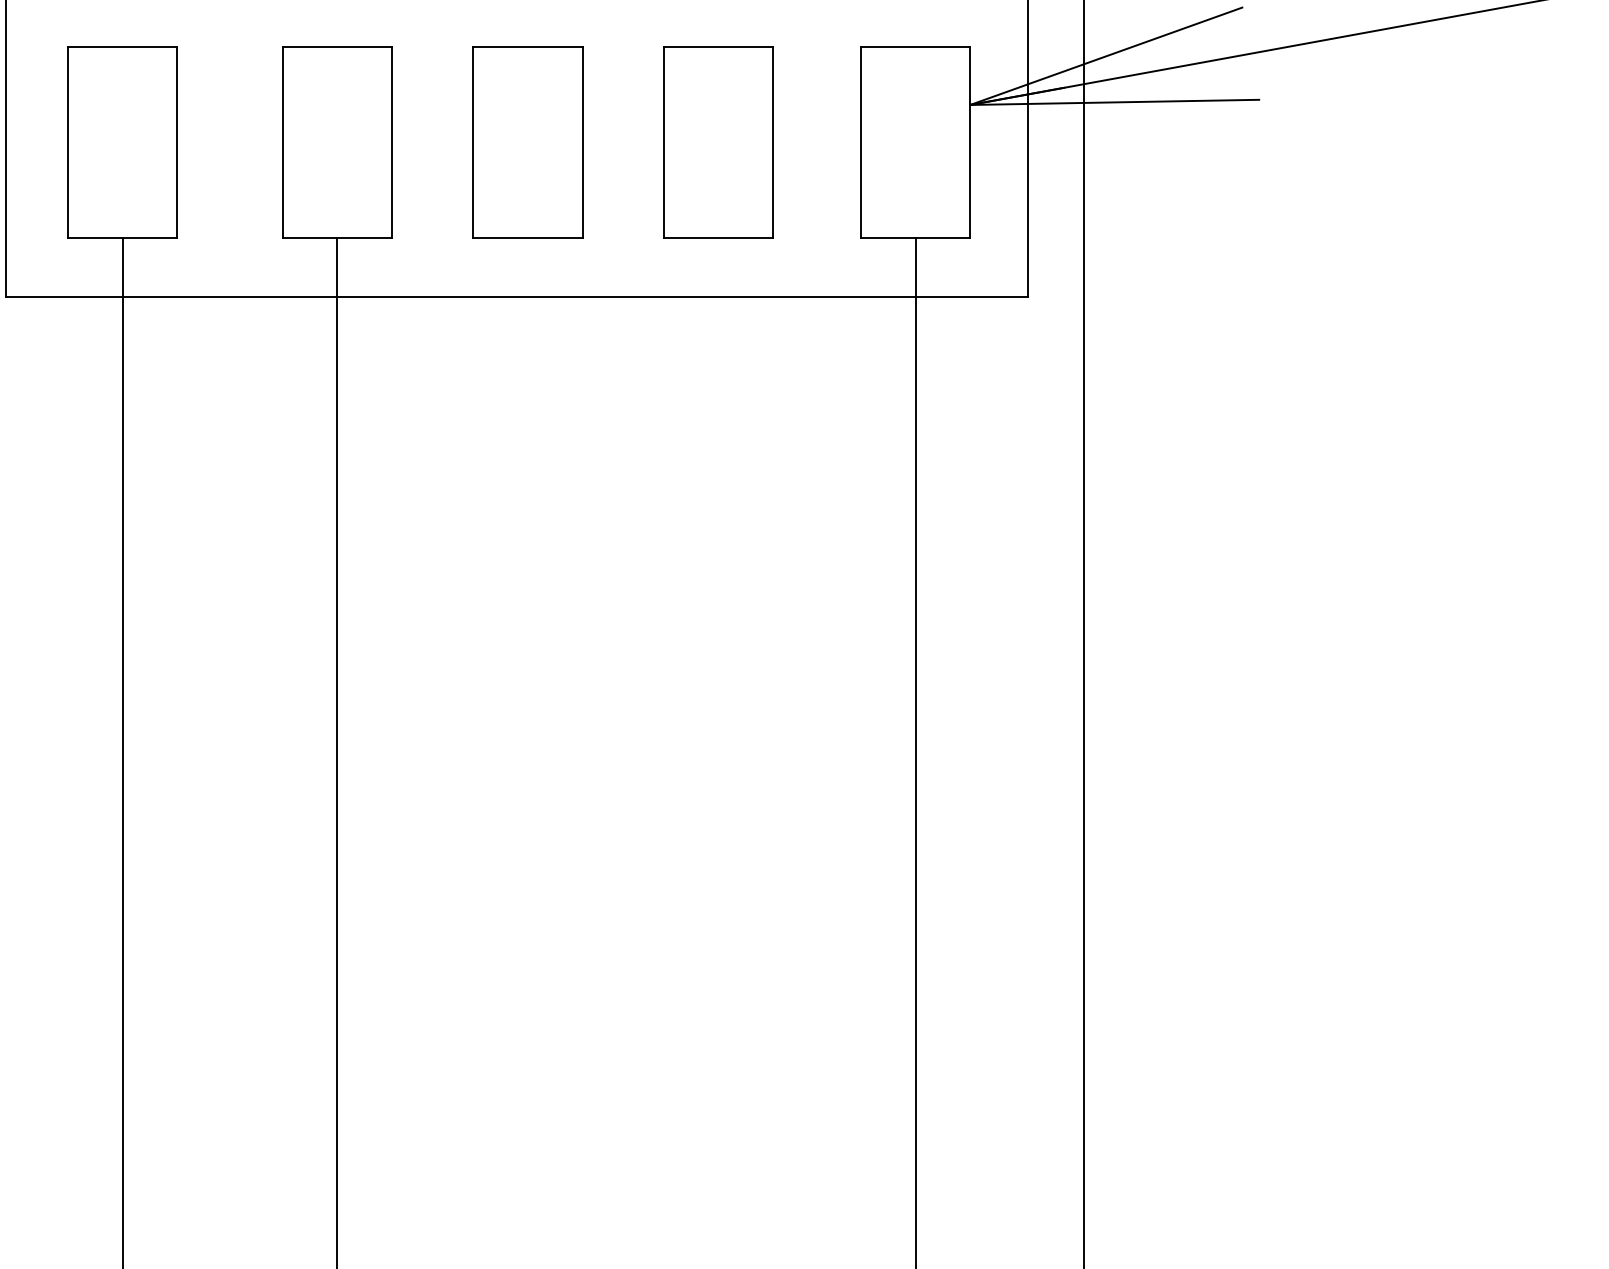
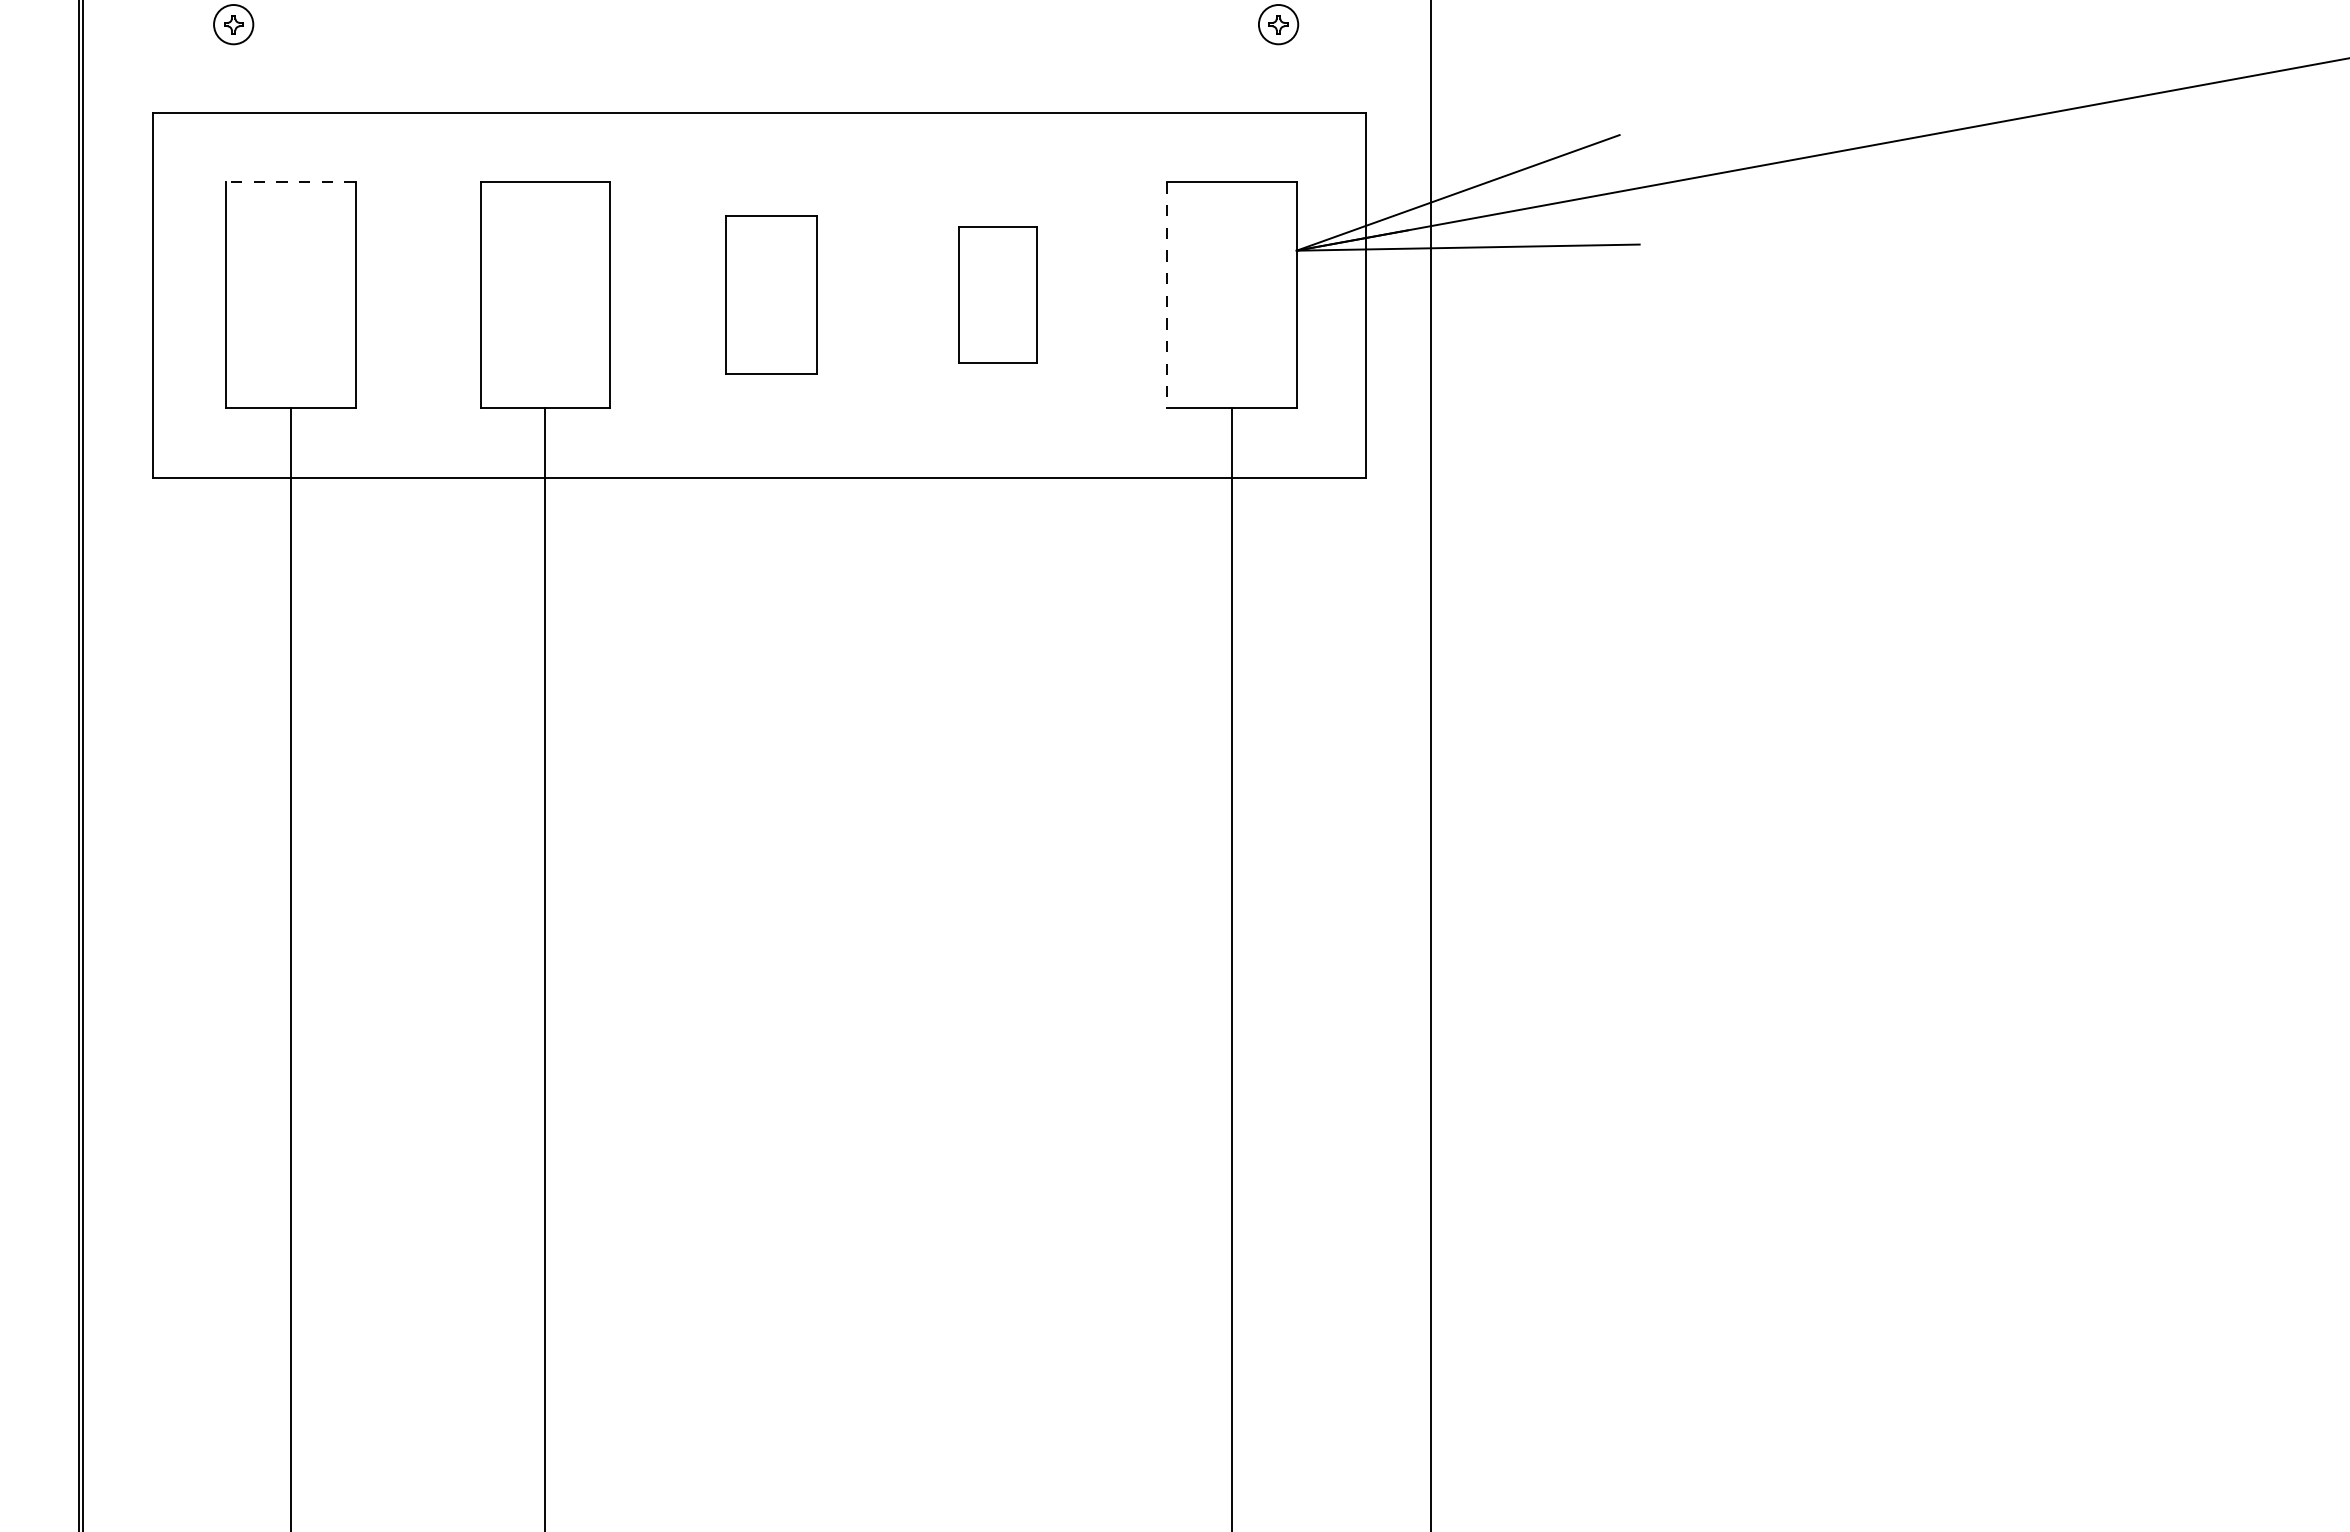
line: (122, 47) -> (290, 182), solid -> dashed
part: (527, 141) -> (771, 294), size x0.7
part: (718, 141) -> (997, 294), size x0.6
line: (861, 142) -> (1167, 295), solid -> dashed

